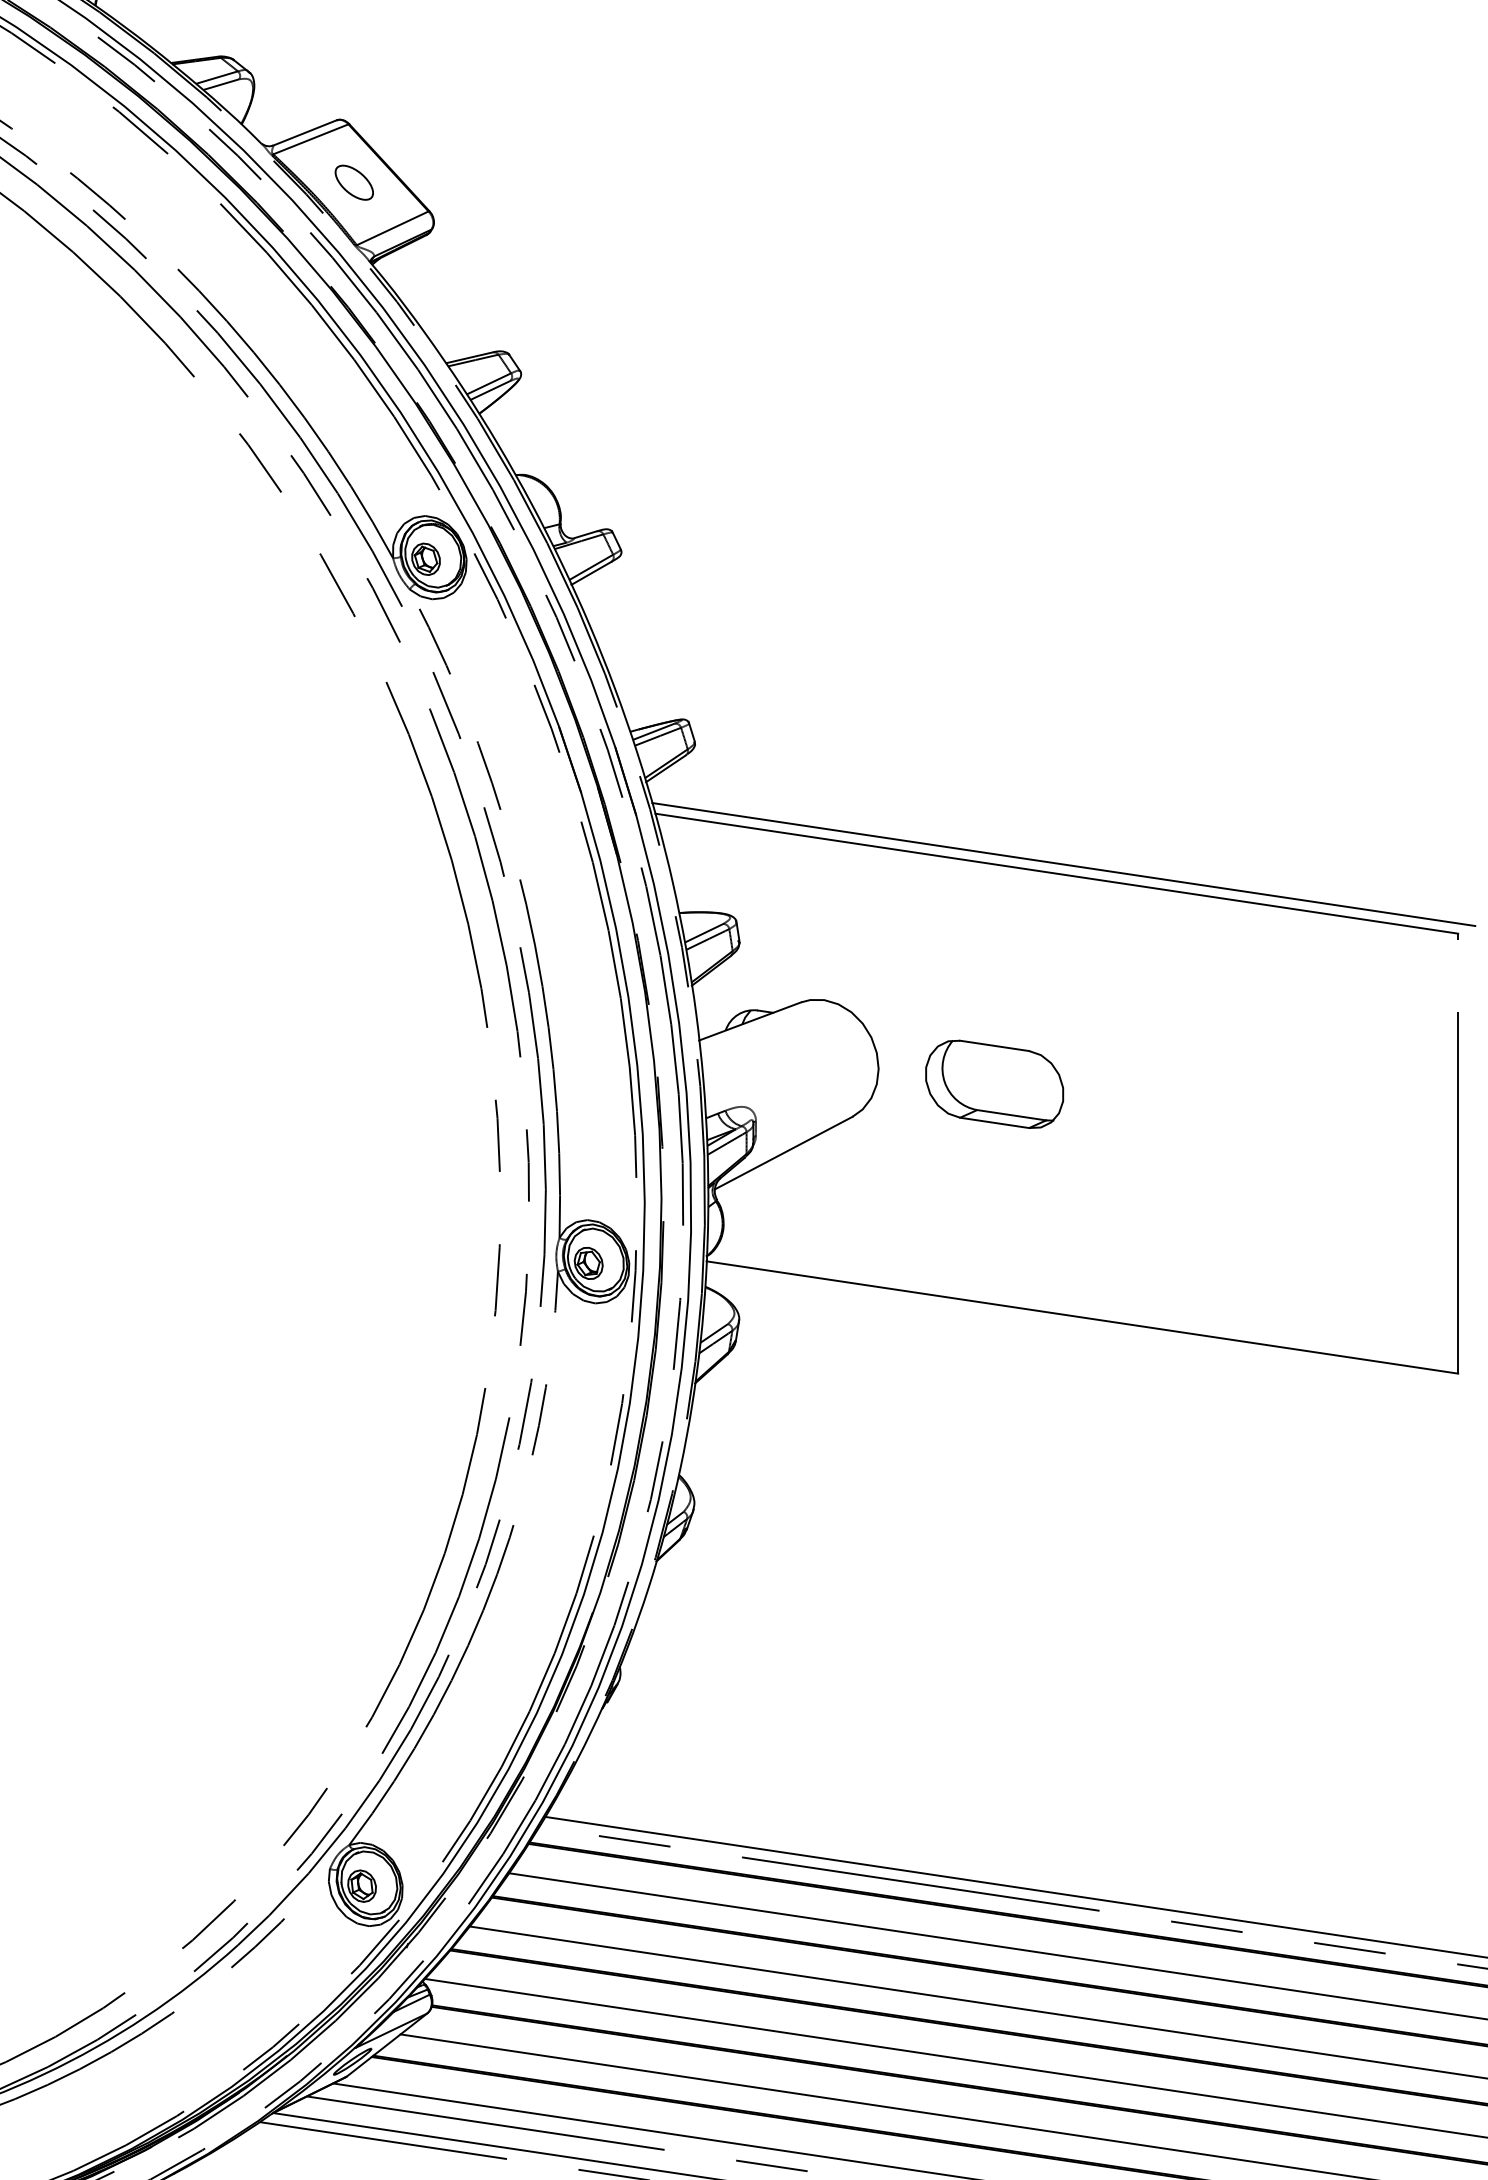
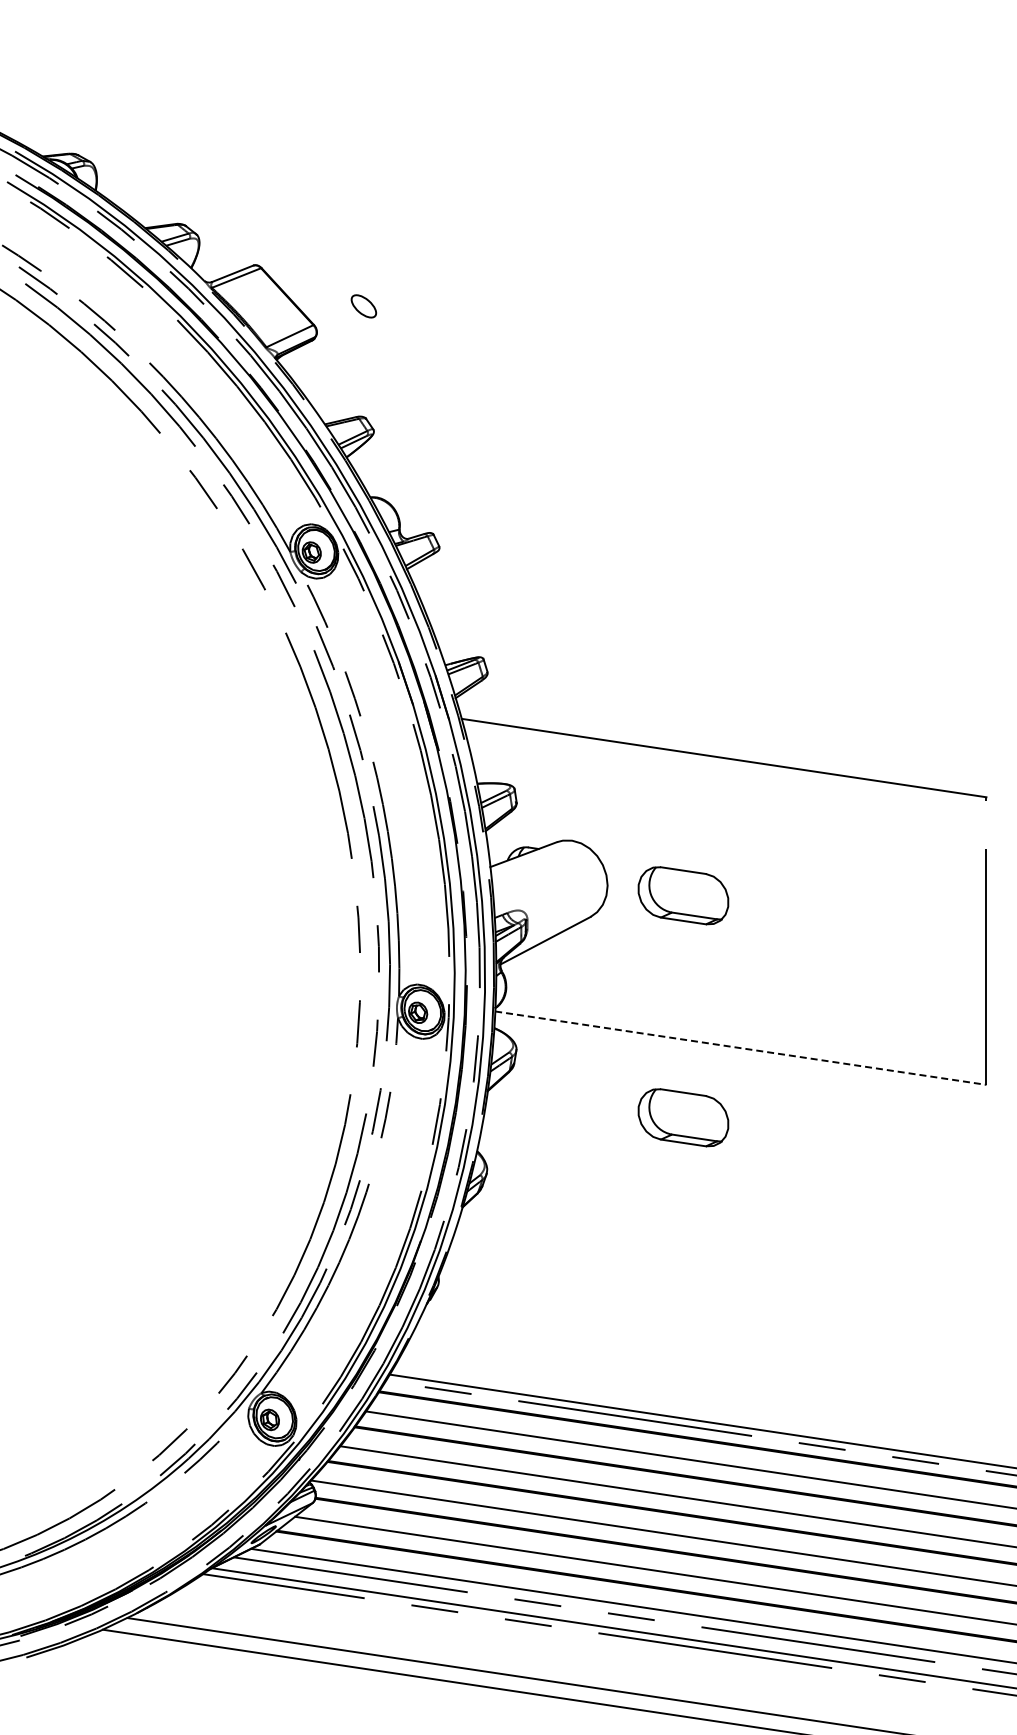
part: (353, 182) -> (363, 306), moved
line: (1063, 863) -> (728, 751), removed
line: (1083, 1318) -> (741, 1048), solid -> dashed
part: (994, 1423) -> (683, 1117), added

